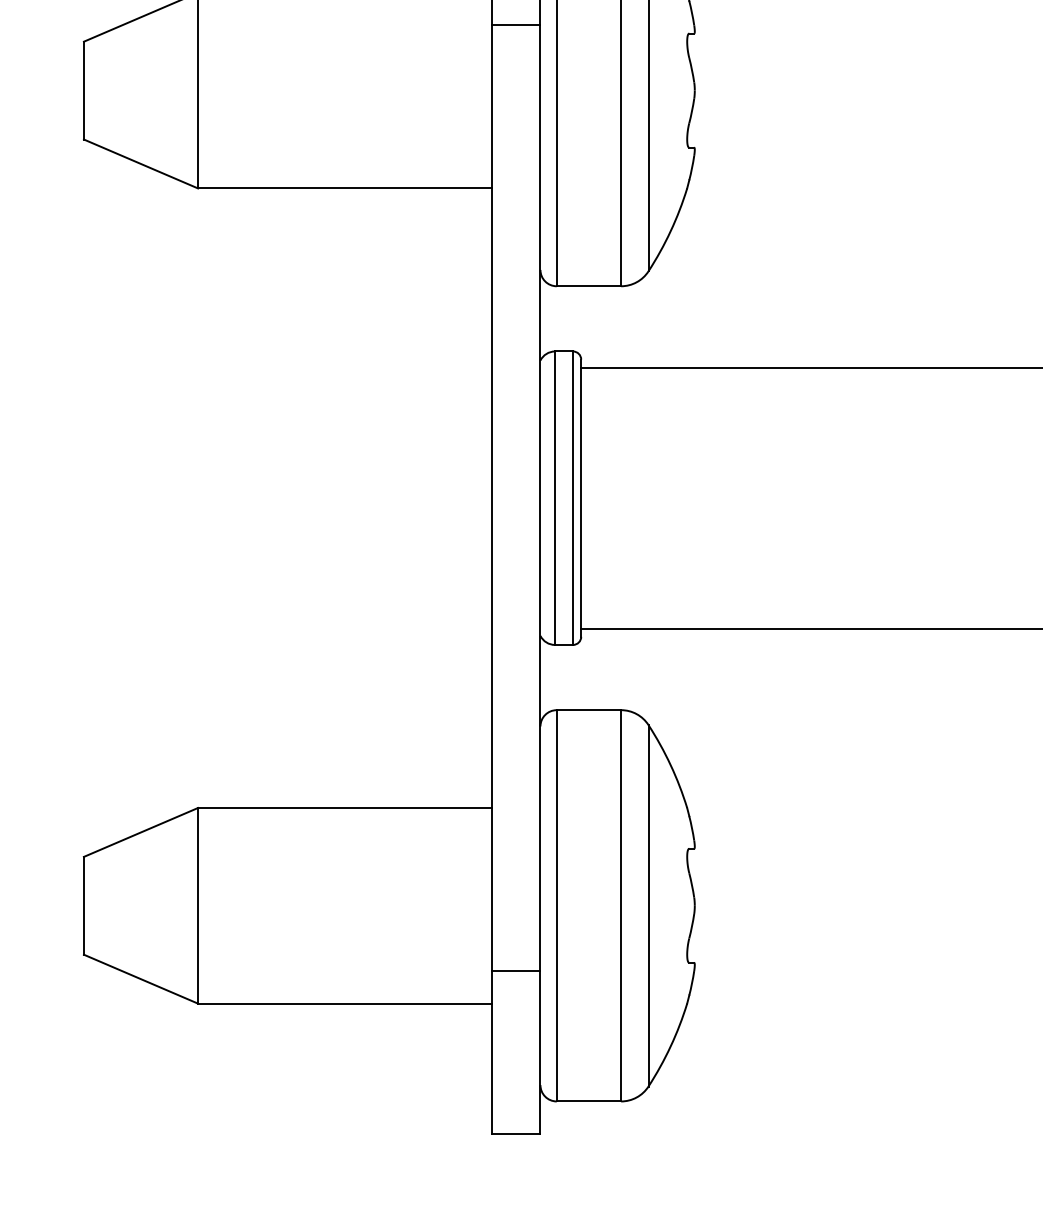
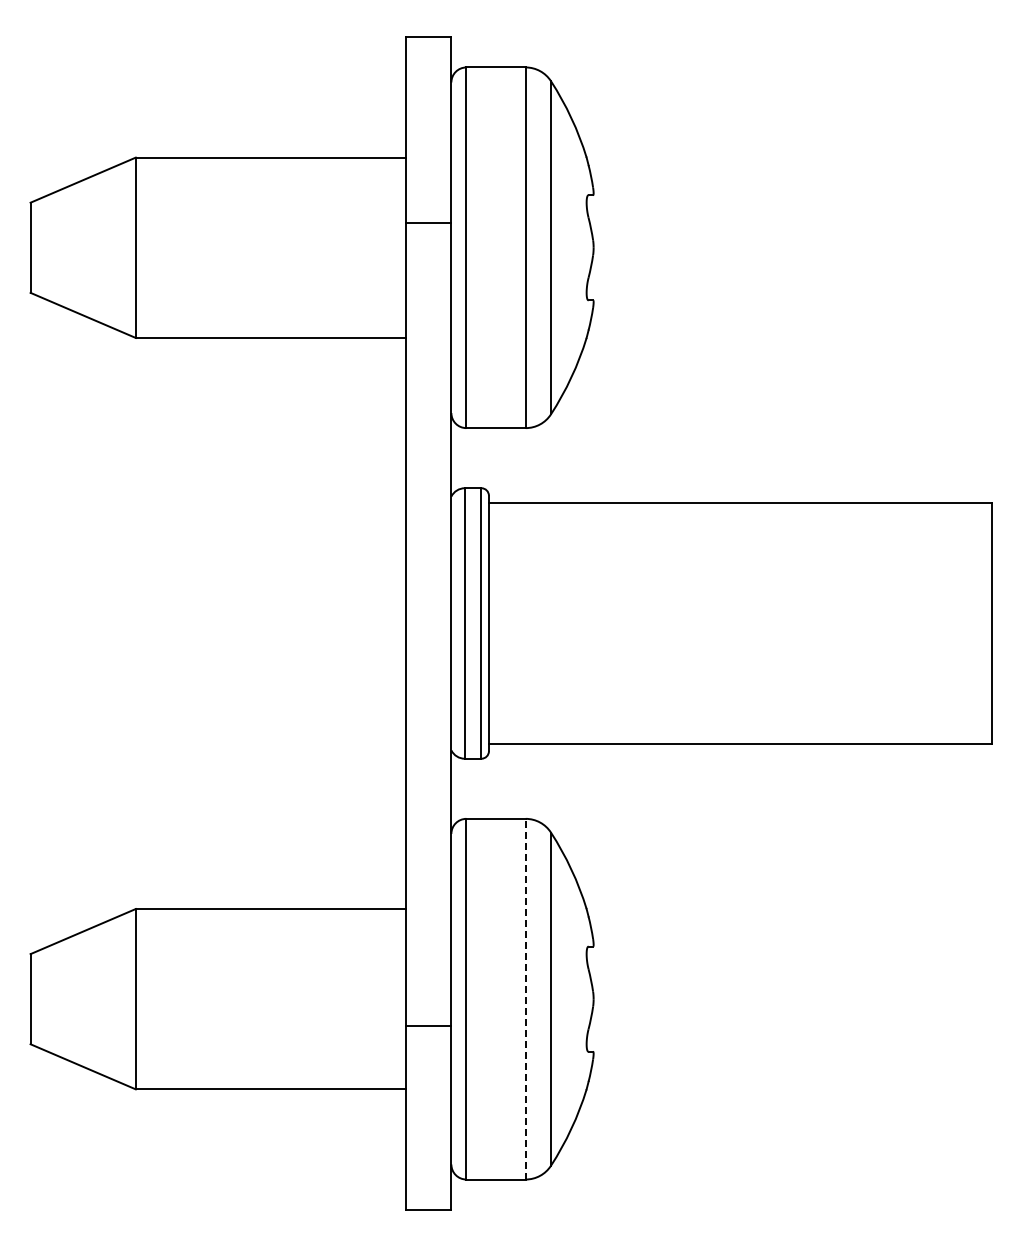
line: (515, 25) -> (428, 222), moved
line: (620, 905) -> (525, 998), solid -> dashed
line: (515, 971) -> (428, 1026), moved

